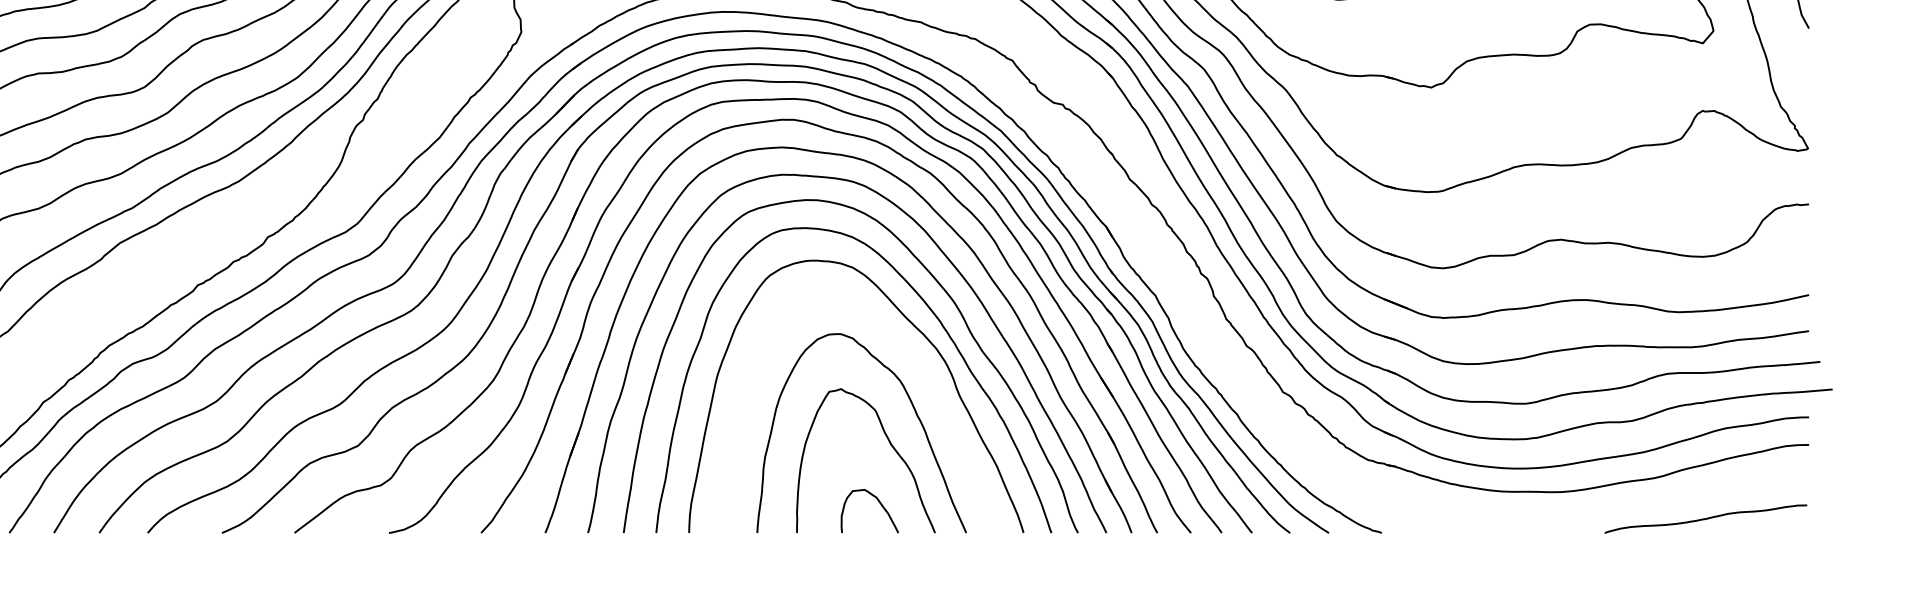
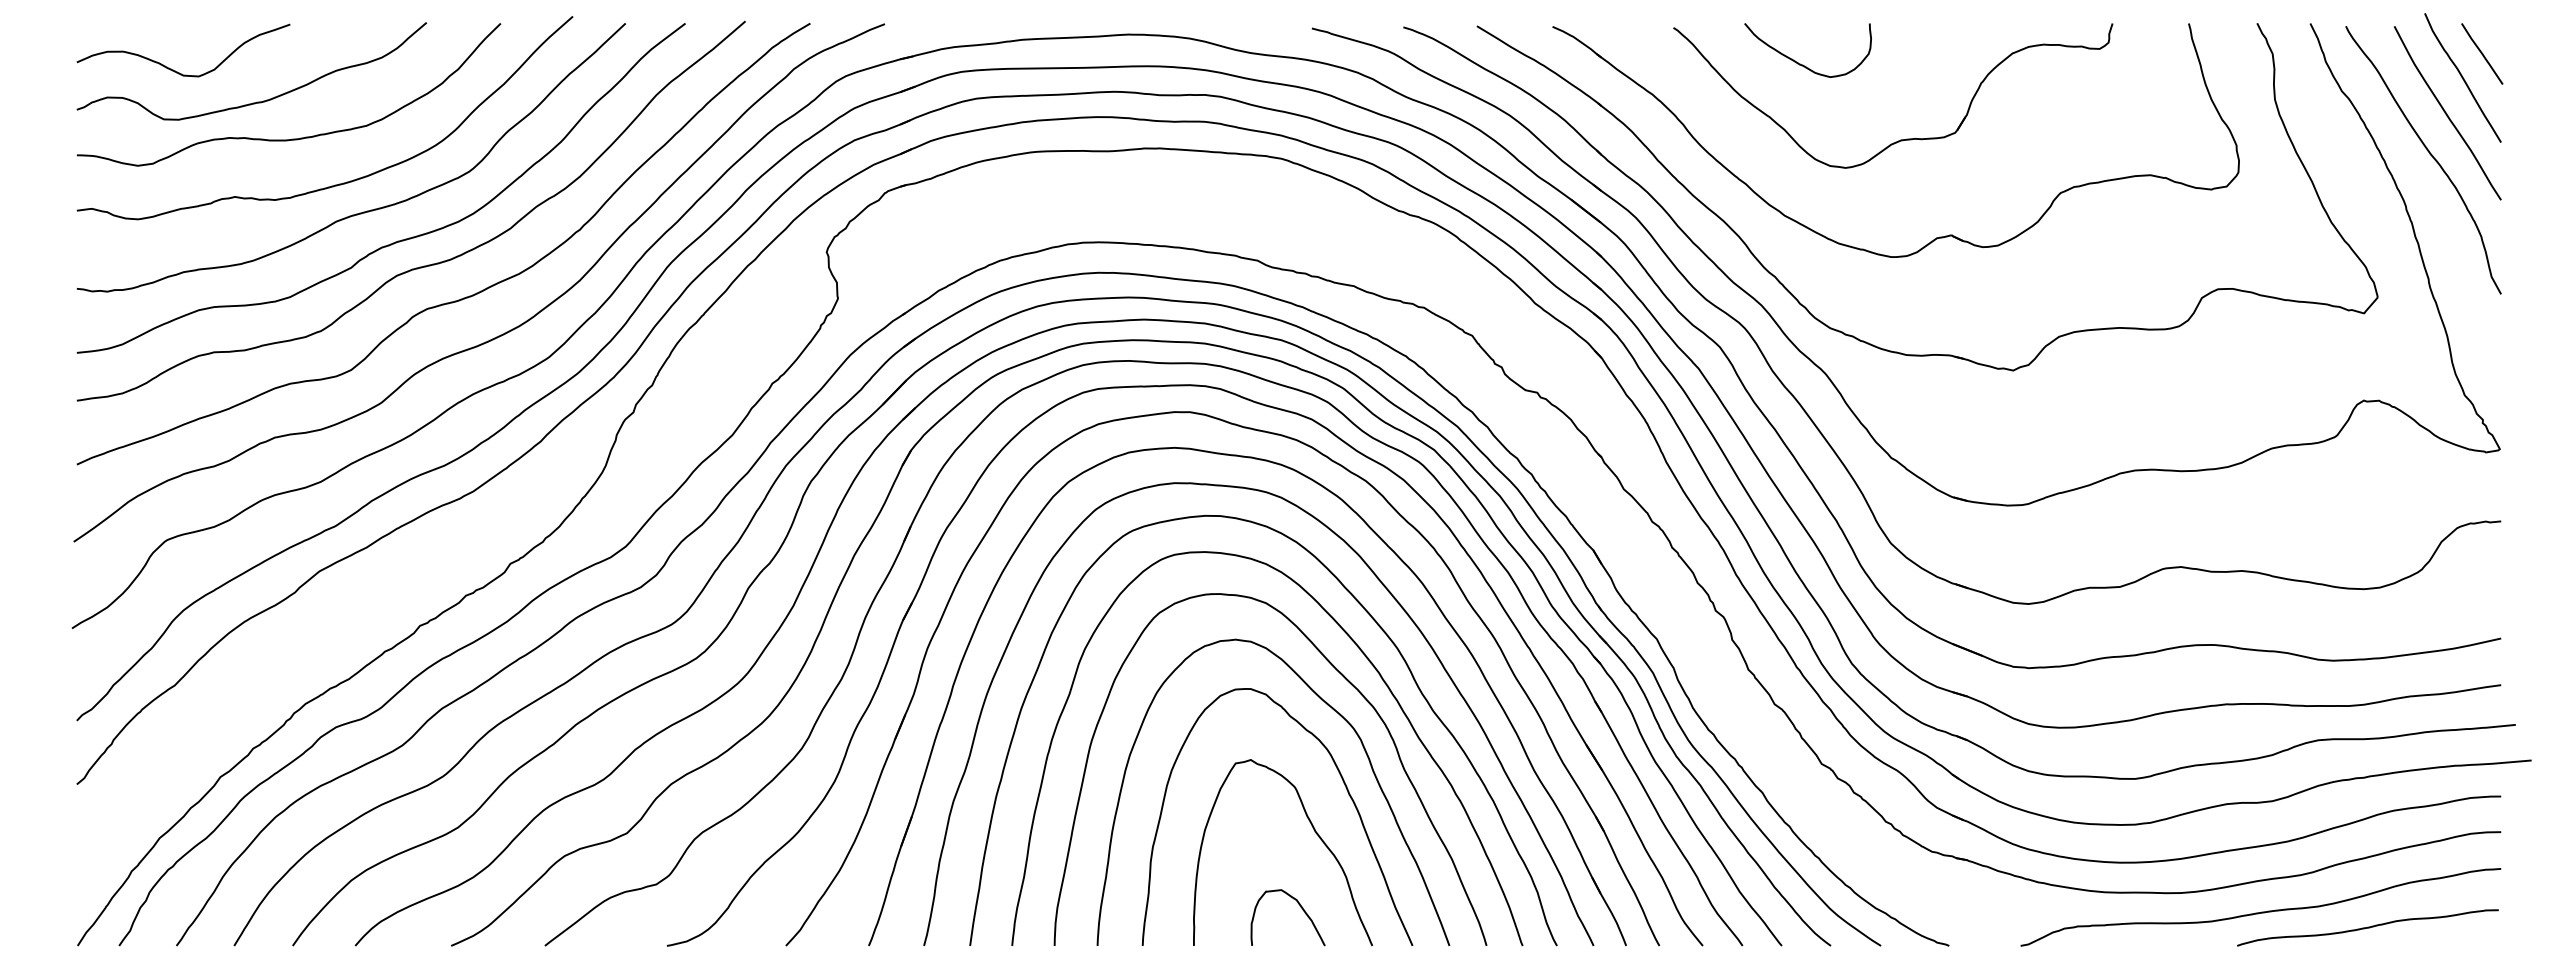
curve: (928, 380) -> (1363, 749), added
curve: (1623, 506) -> (2261, 911), added

